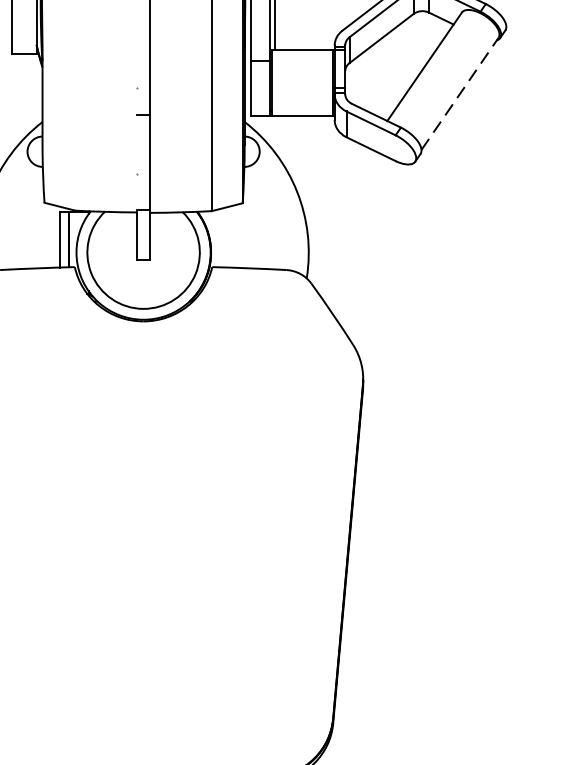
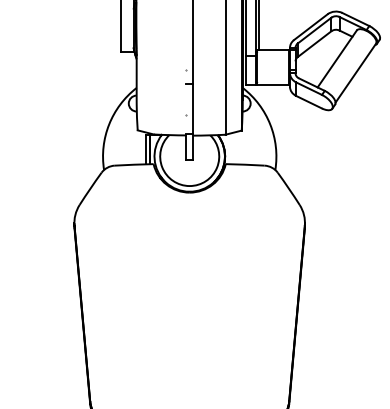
line: (459, 94) -> (355, 73), dashed -> solid

